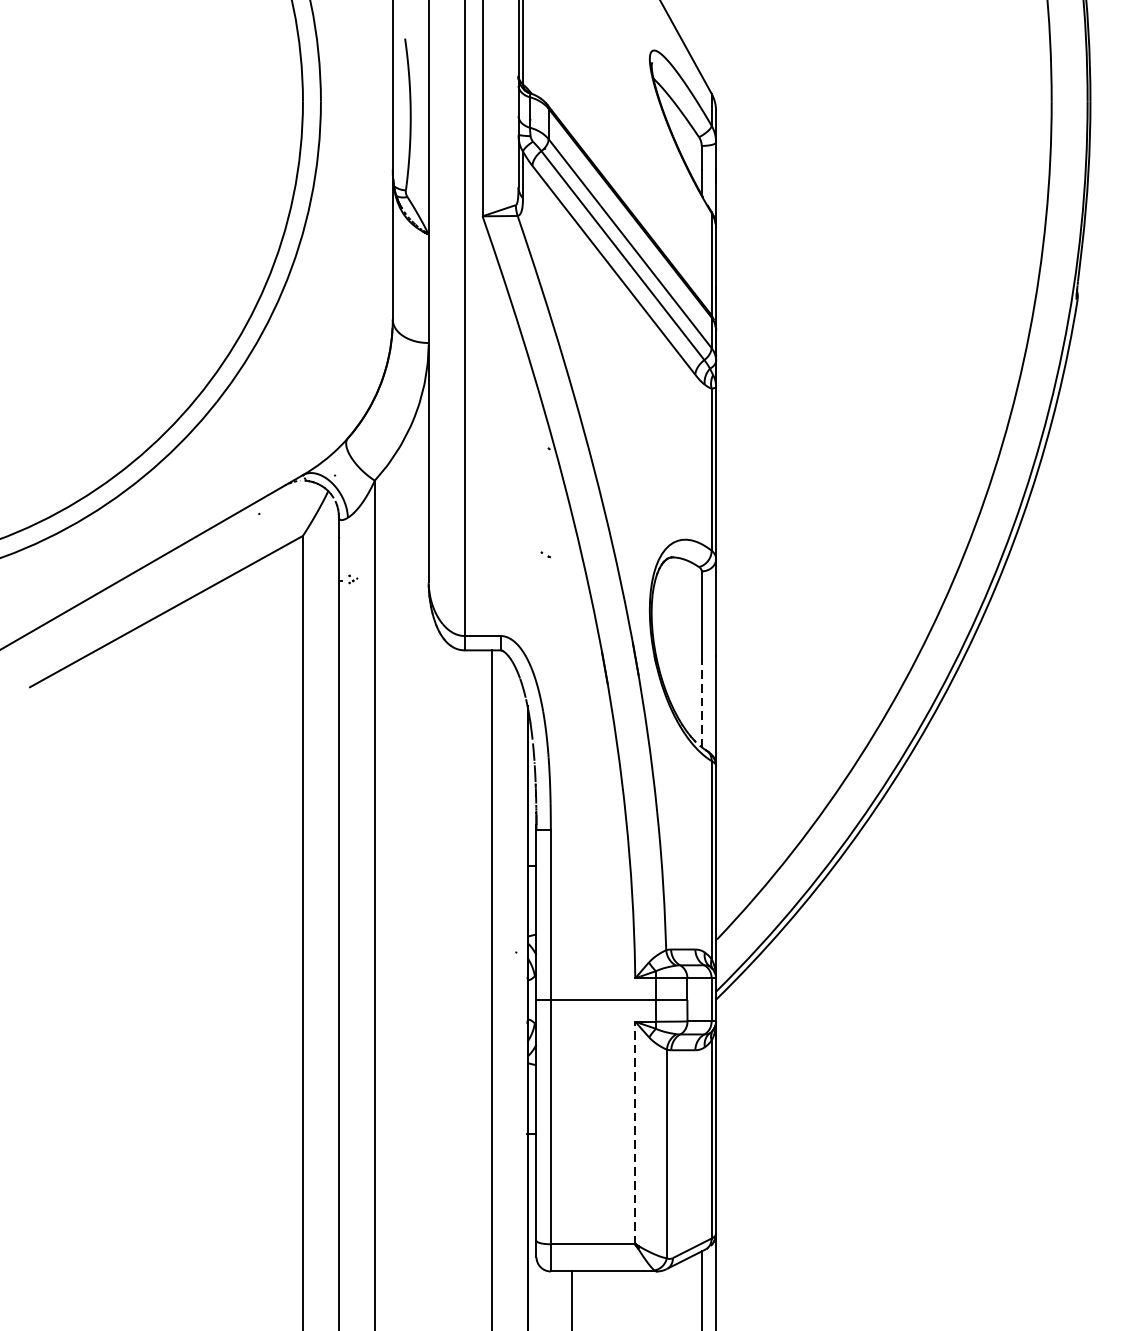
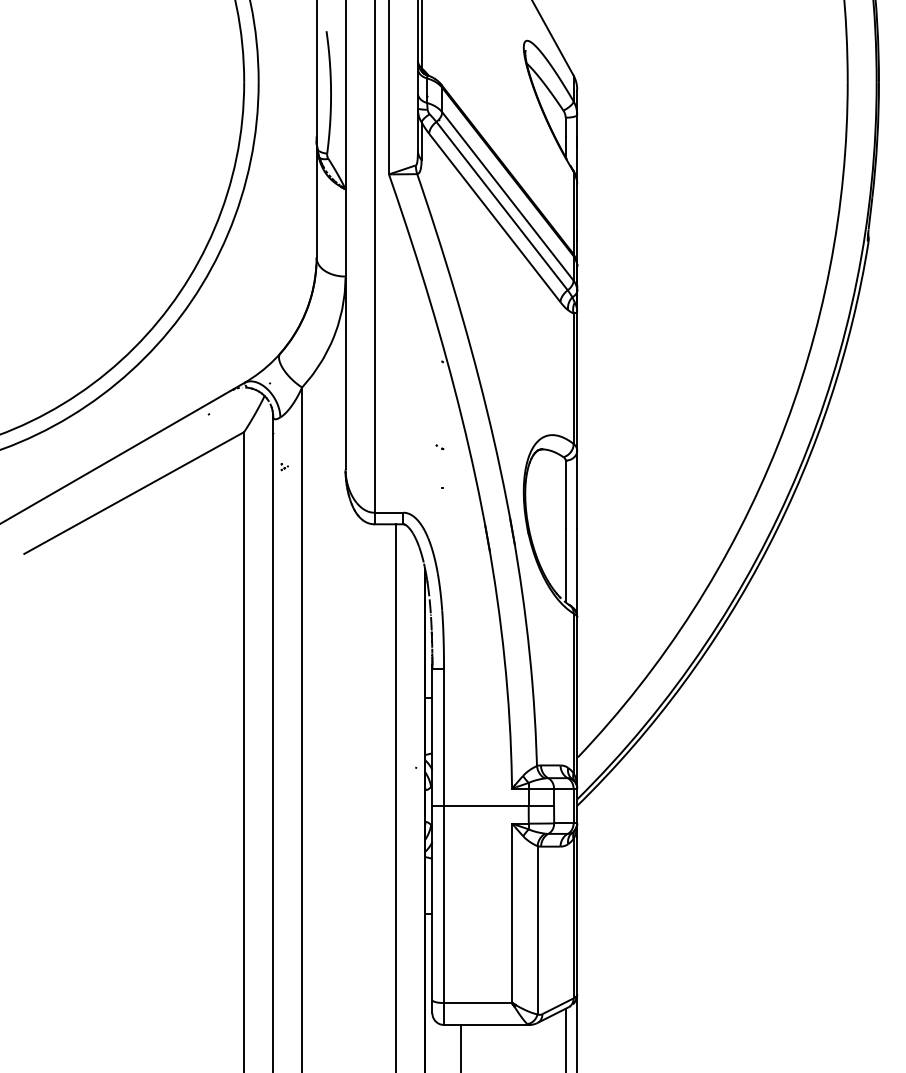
line: (701, 701) -> (565, 565), dashed -> solid
line: (635, 1133) -> (512, 913), dashed -> solid

